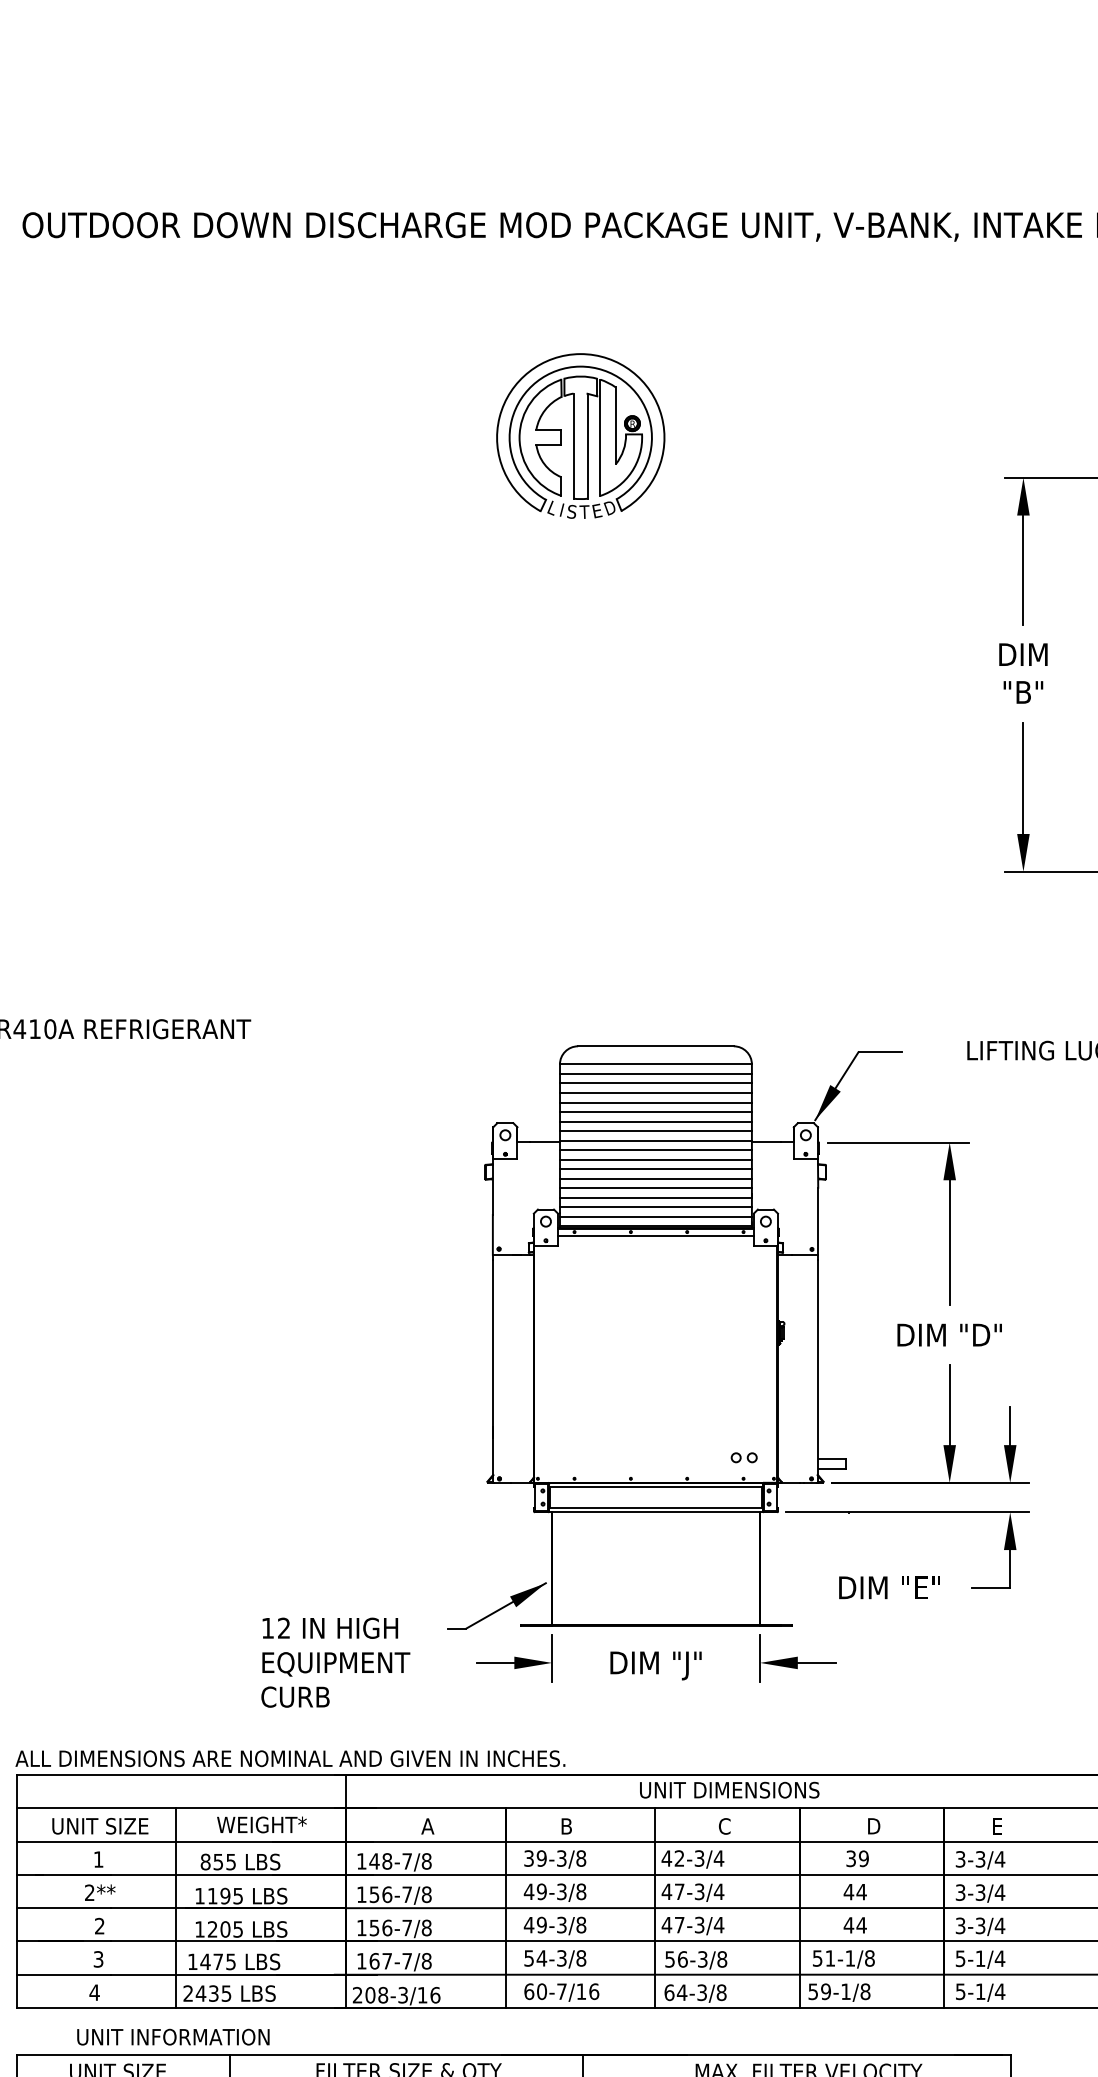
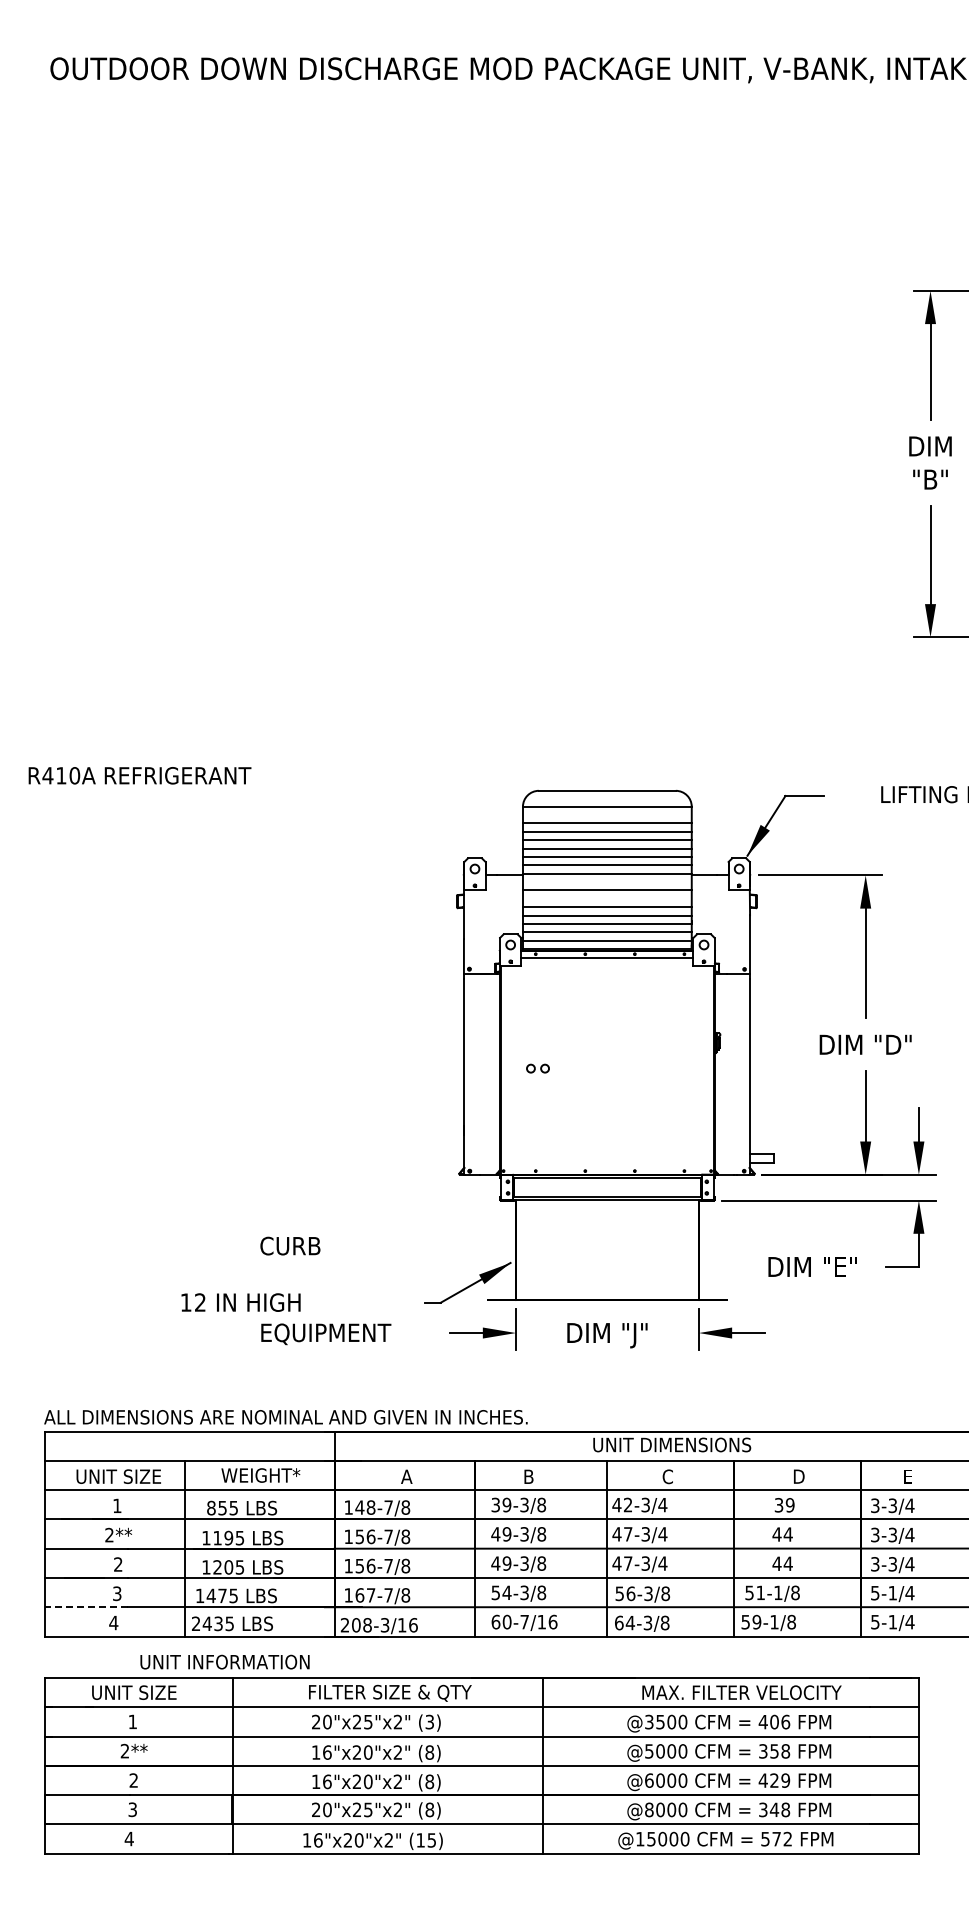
part: (579, 435) -> (540, 253), removed
line: (654, 1074) -> (606, 815), removed
line: (654, 1150) -> (606, 882), removed
line: (654, 1168) -> (606, 898), removed
part: (743, 1457) -> (537, 1068), moved
text: (329, 1628) -> (240, 1302), moved
text: (295, 1696) -> (290, 1245), moved
line: (63, 1975) -> (86, 1607), solid -> dashed
text: (172, 2036) -> (224, 1661), moved

